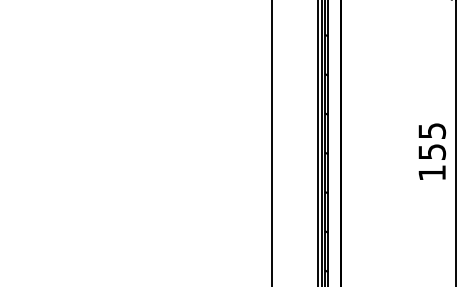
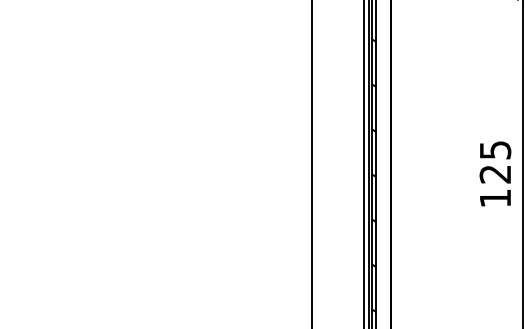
text: (432, 152) -> (495, 174), 155 -> 125

